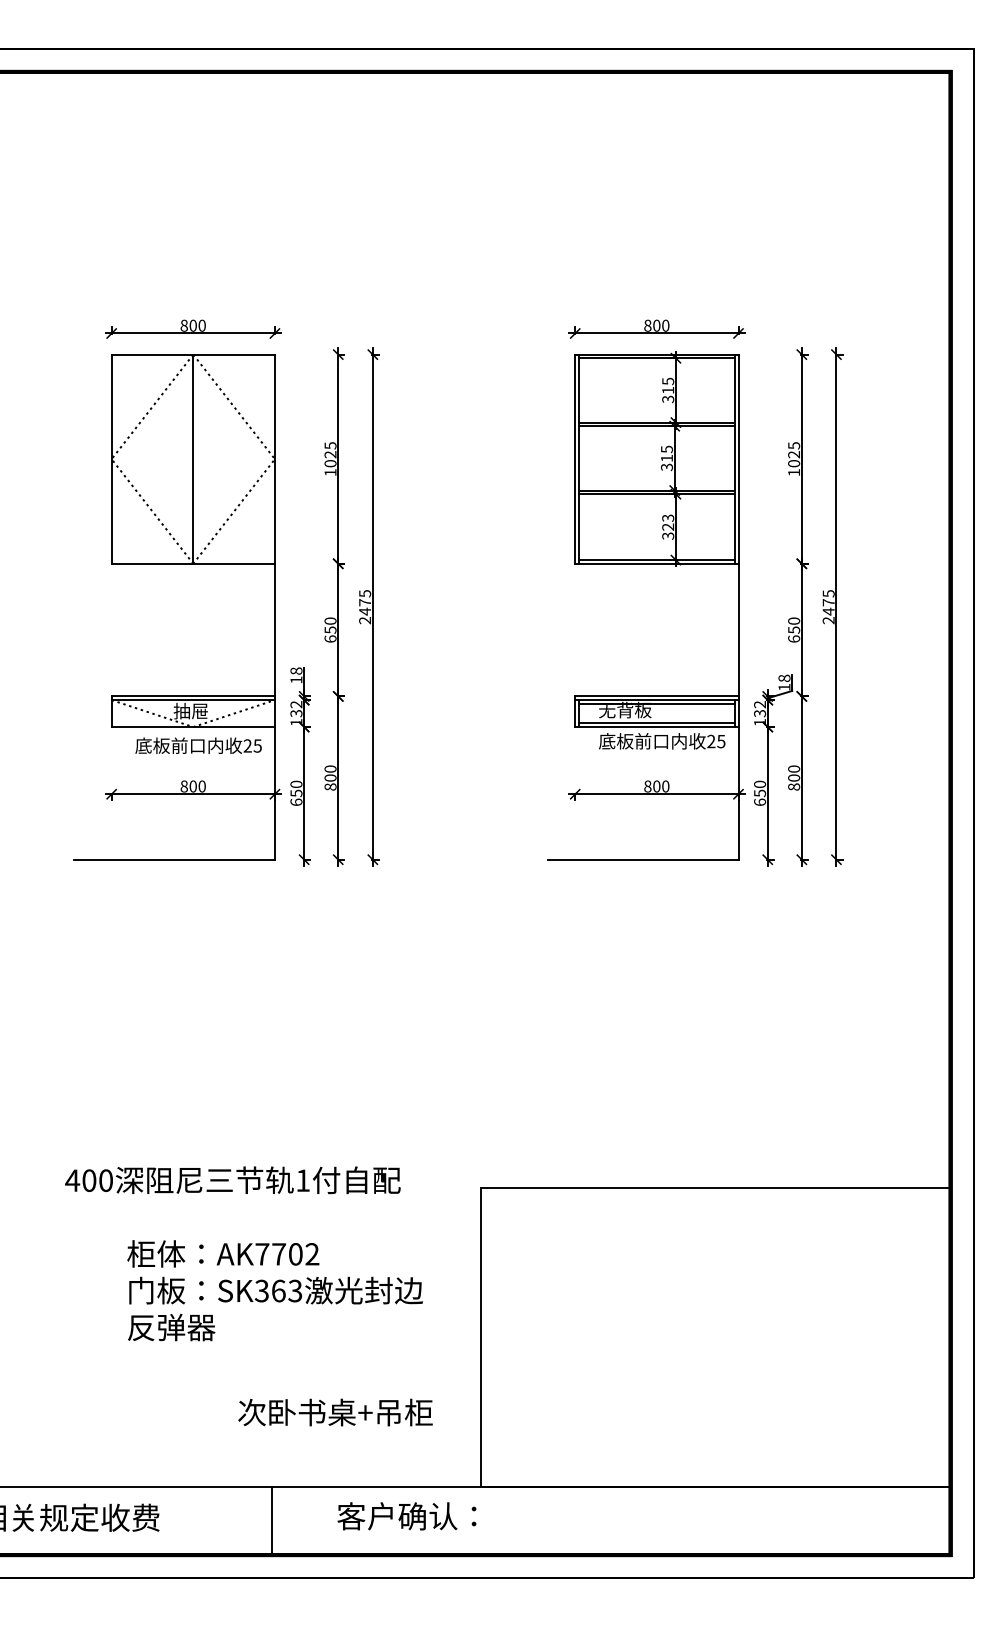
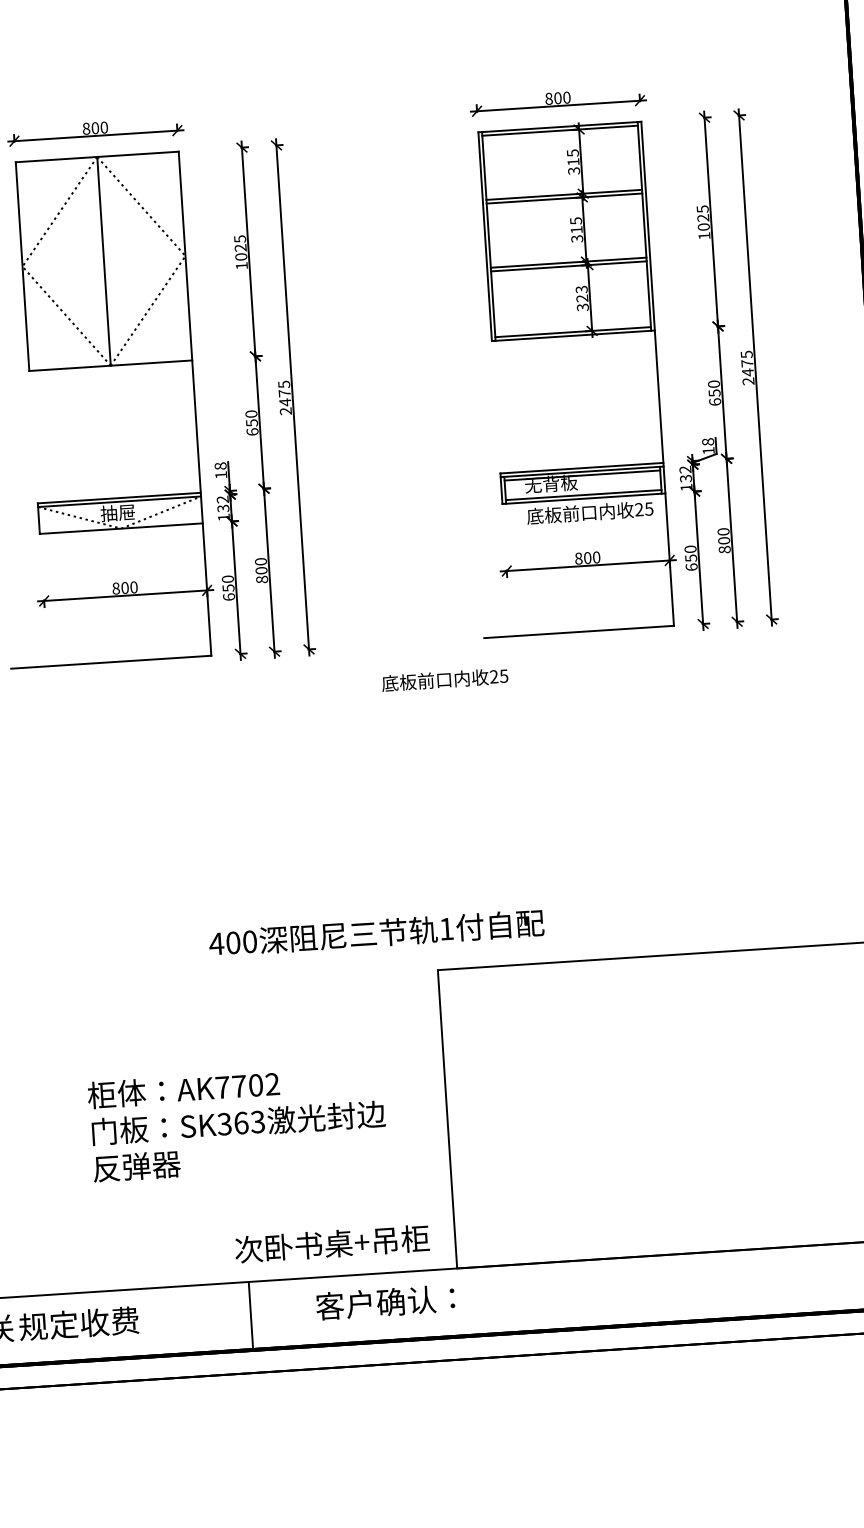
text: (198, 745) -> (444, 679), moved
text: (232, 1180) -> (376, 933), moved
text: (274, 1290) -> (237, 1122), moved
text: (335, 1412) -> (332, 1243), moved

